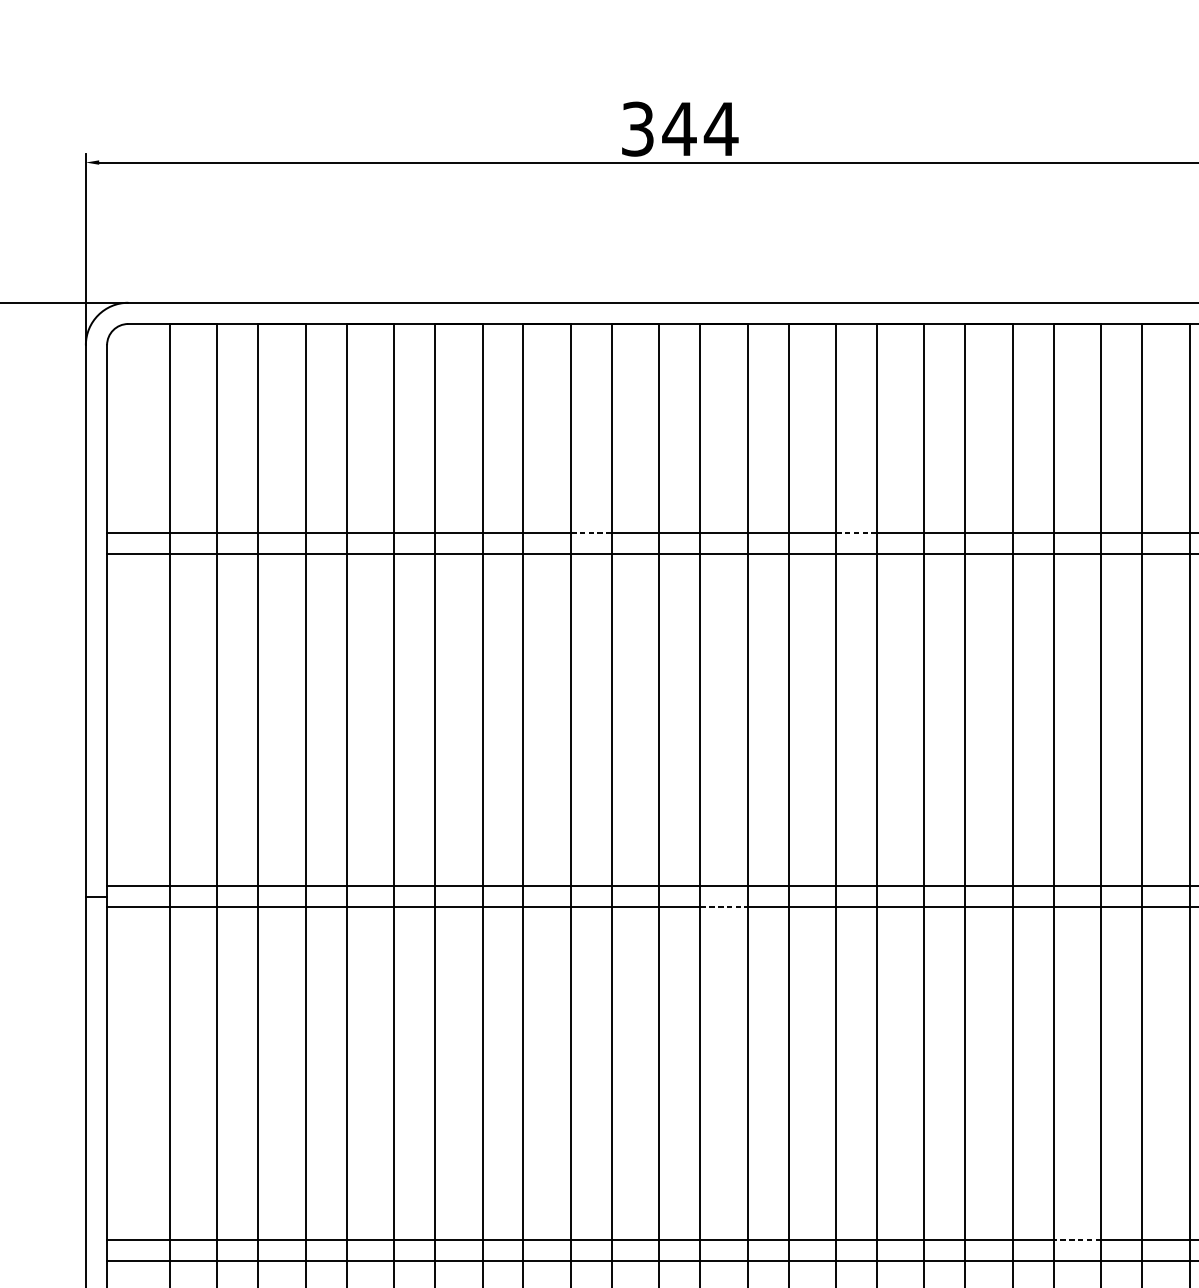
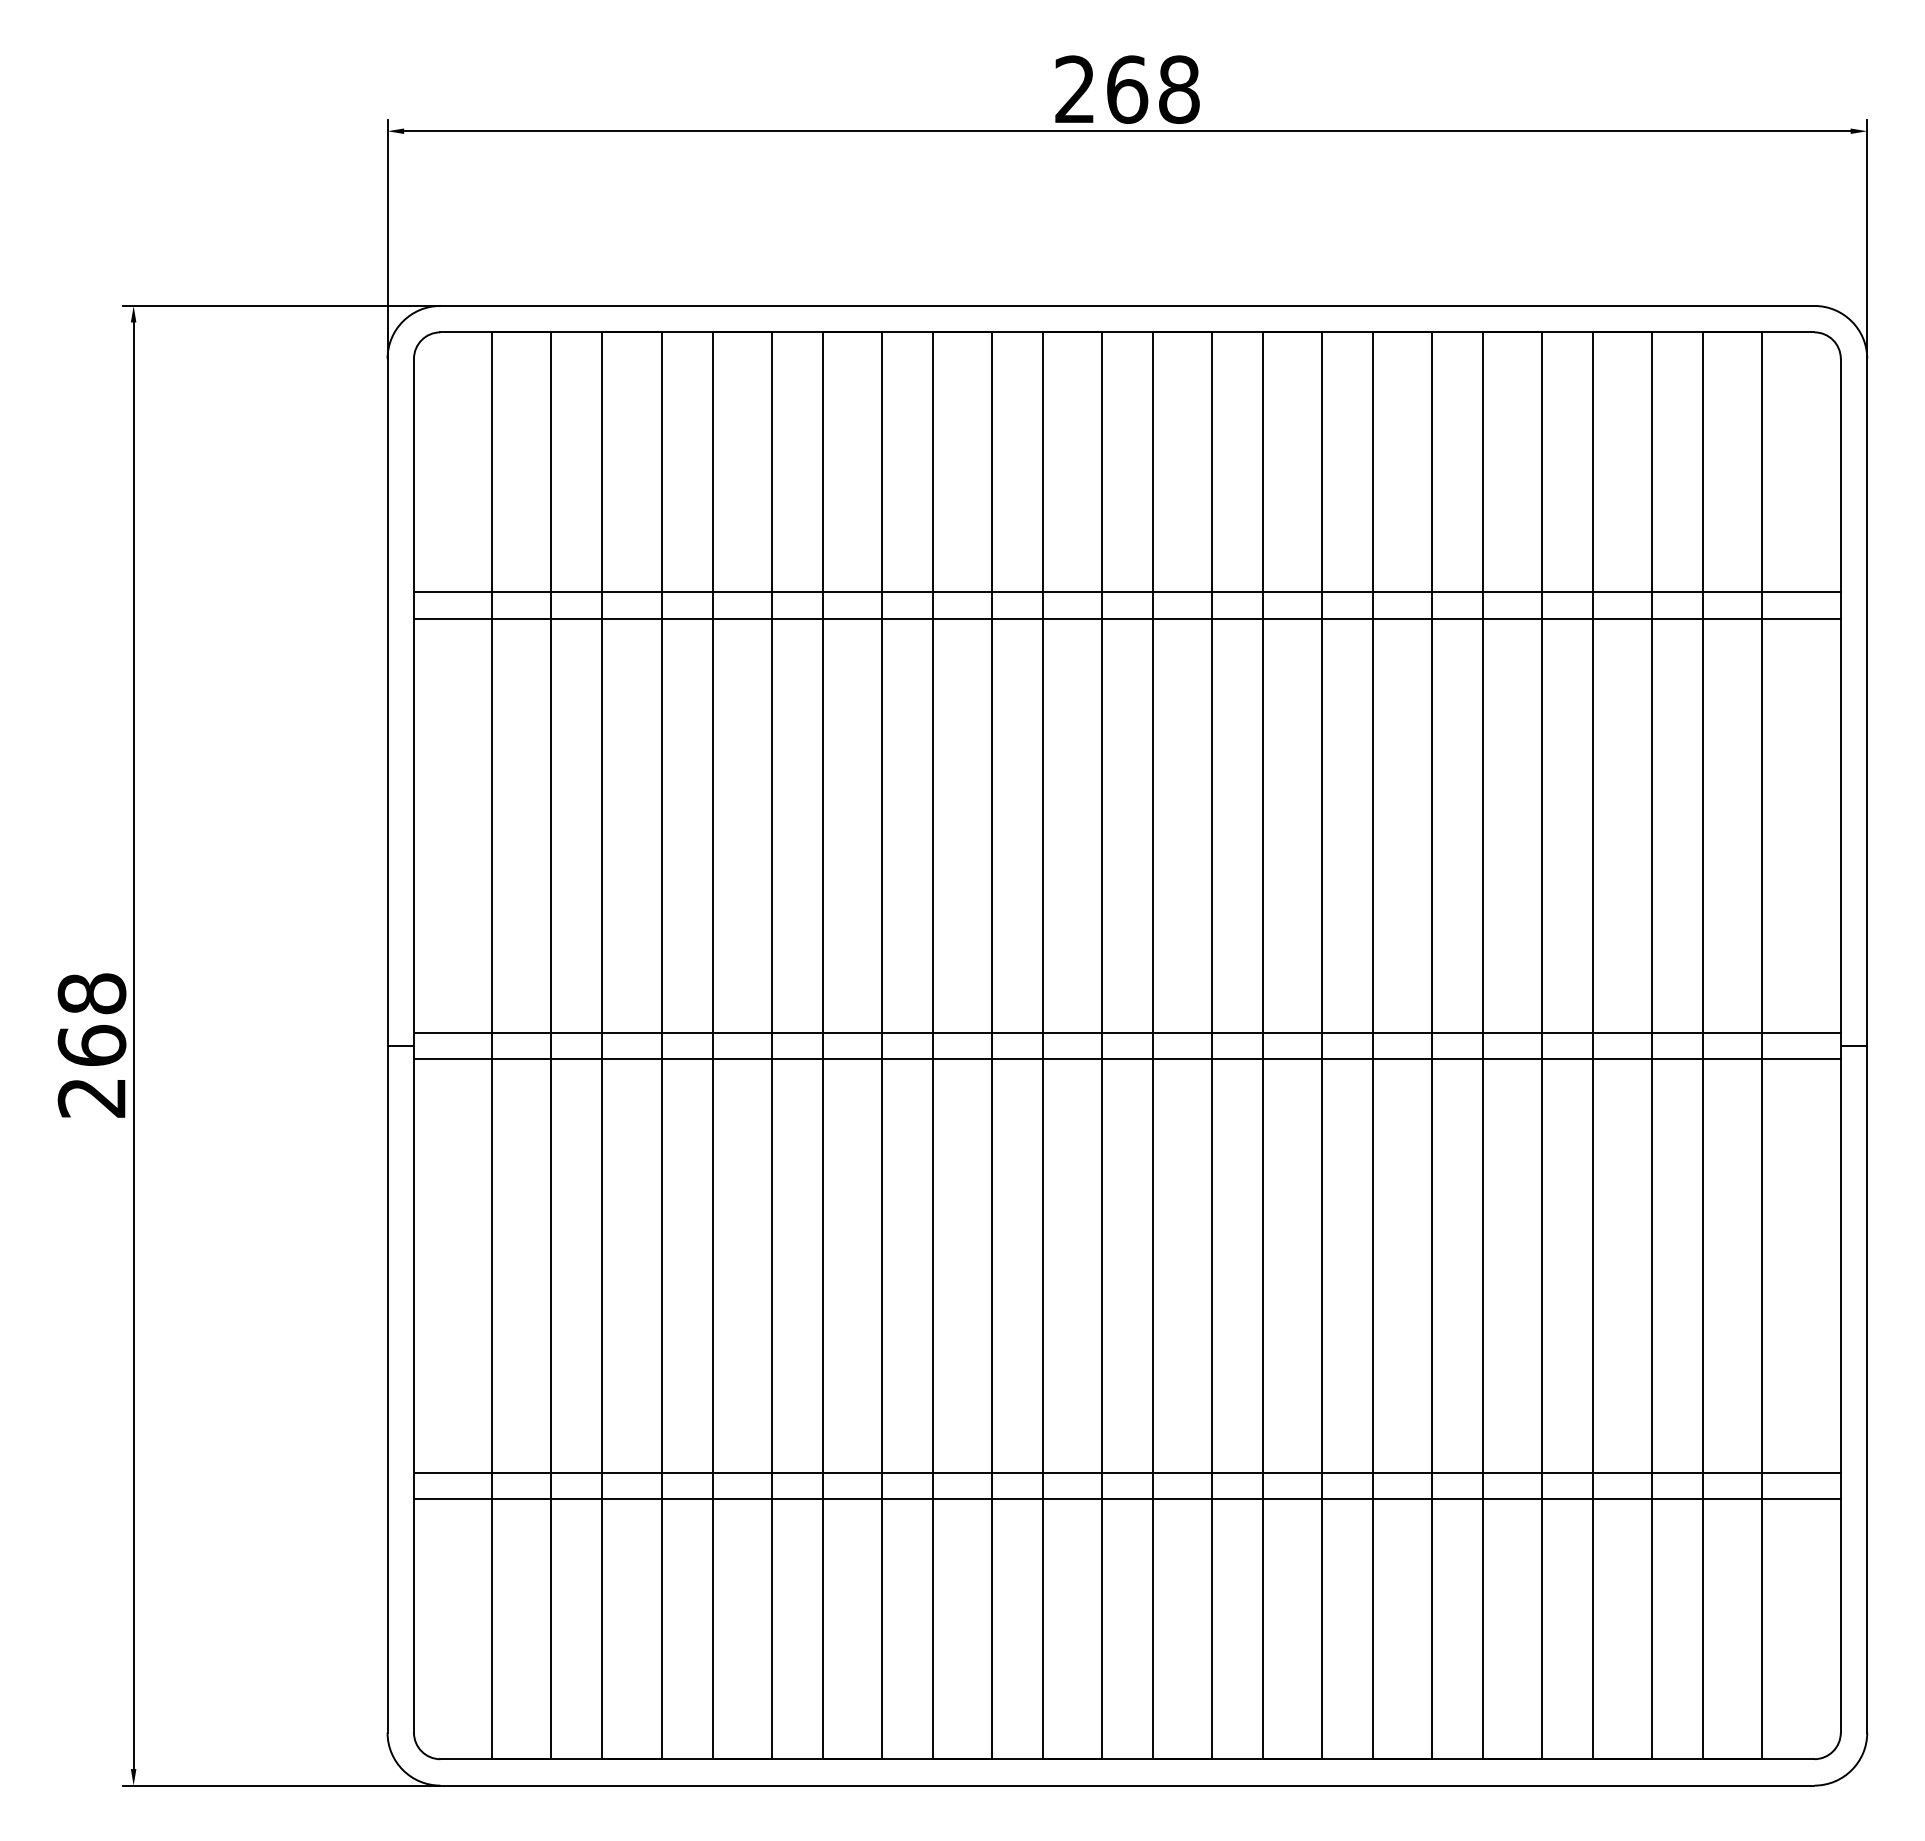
text: (679, 129) -> (1127, 89), 344 -> 268
line: (591, 532) -> (1017, 592), dashed -> solid
line: (856, 532) -> (1347, 592), dashed -> solid
line: (723, 907) -> (1182, 1059), dashed -> solid
line: (1077, 1239) -> (1622, 1472), dashed -> solid

